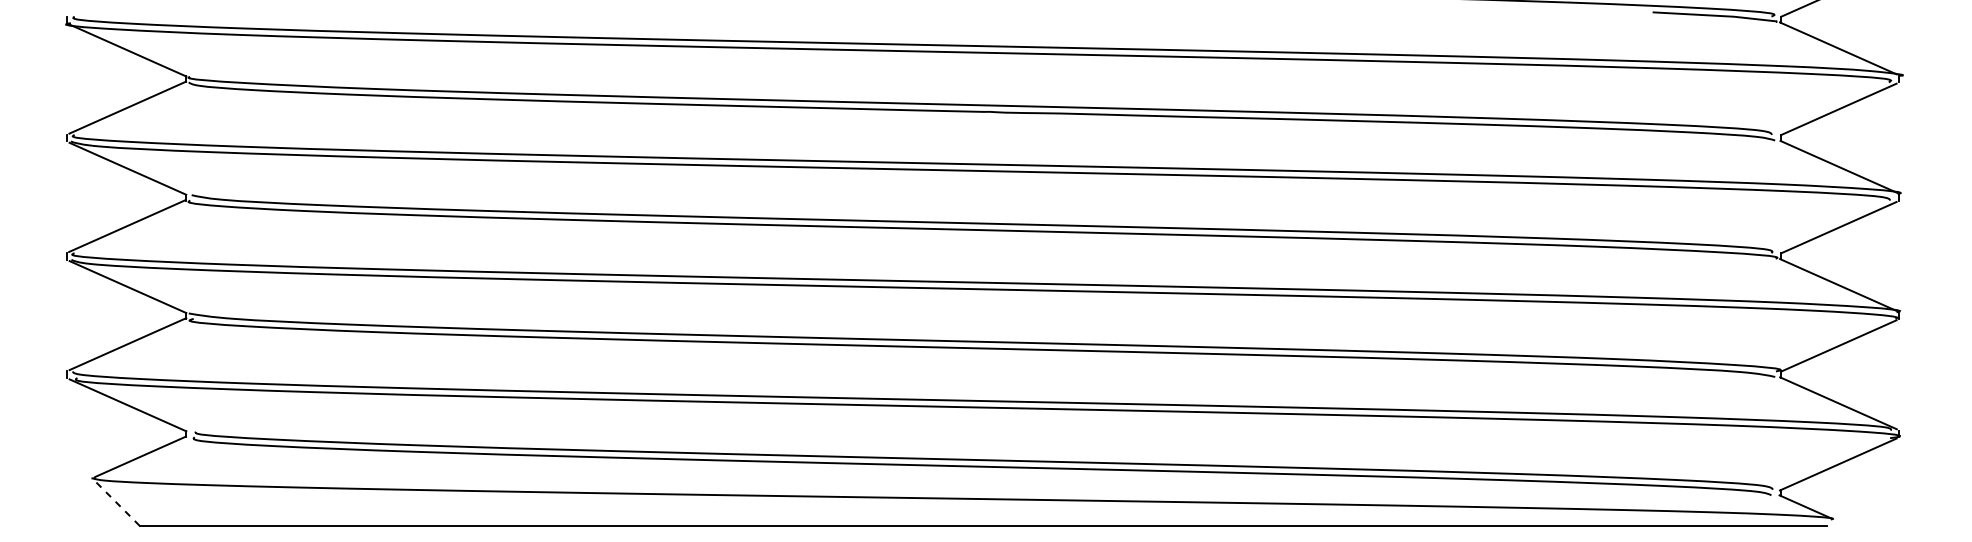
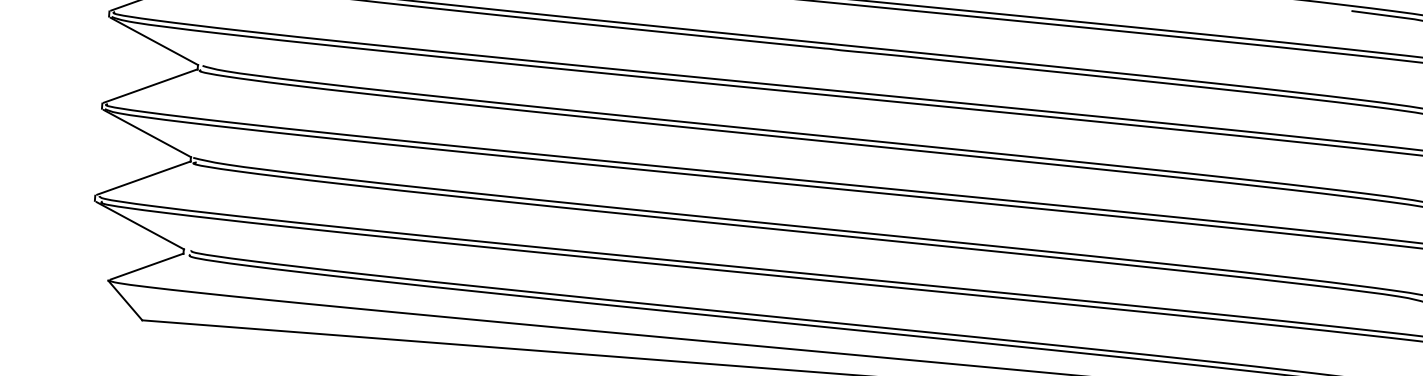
line: (116, 502) -> (125, 300), dashed -> solid

